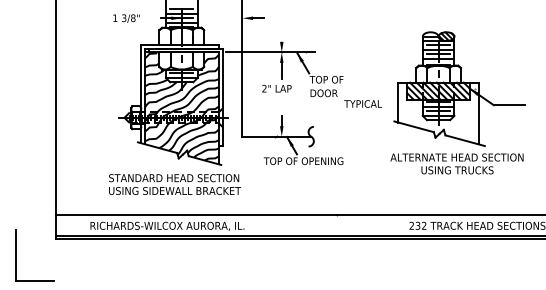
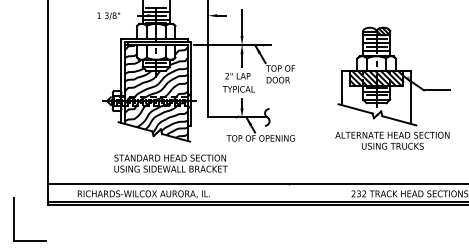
line: (281, 26) -> (241, 22), added
text: (362, 103) -> (238, 88), moved
text: (175, 184) -> (171, 163), moved

